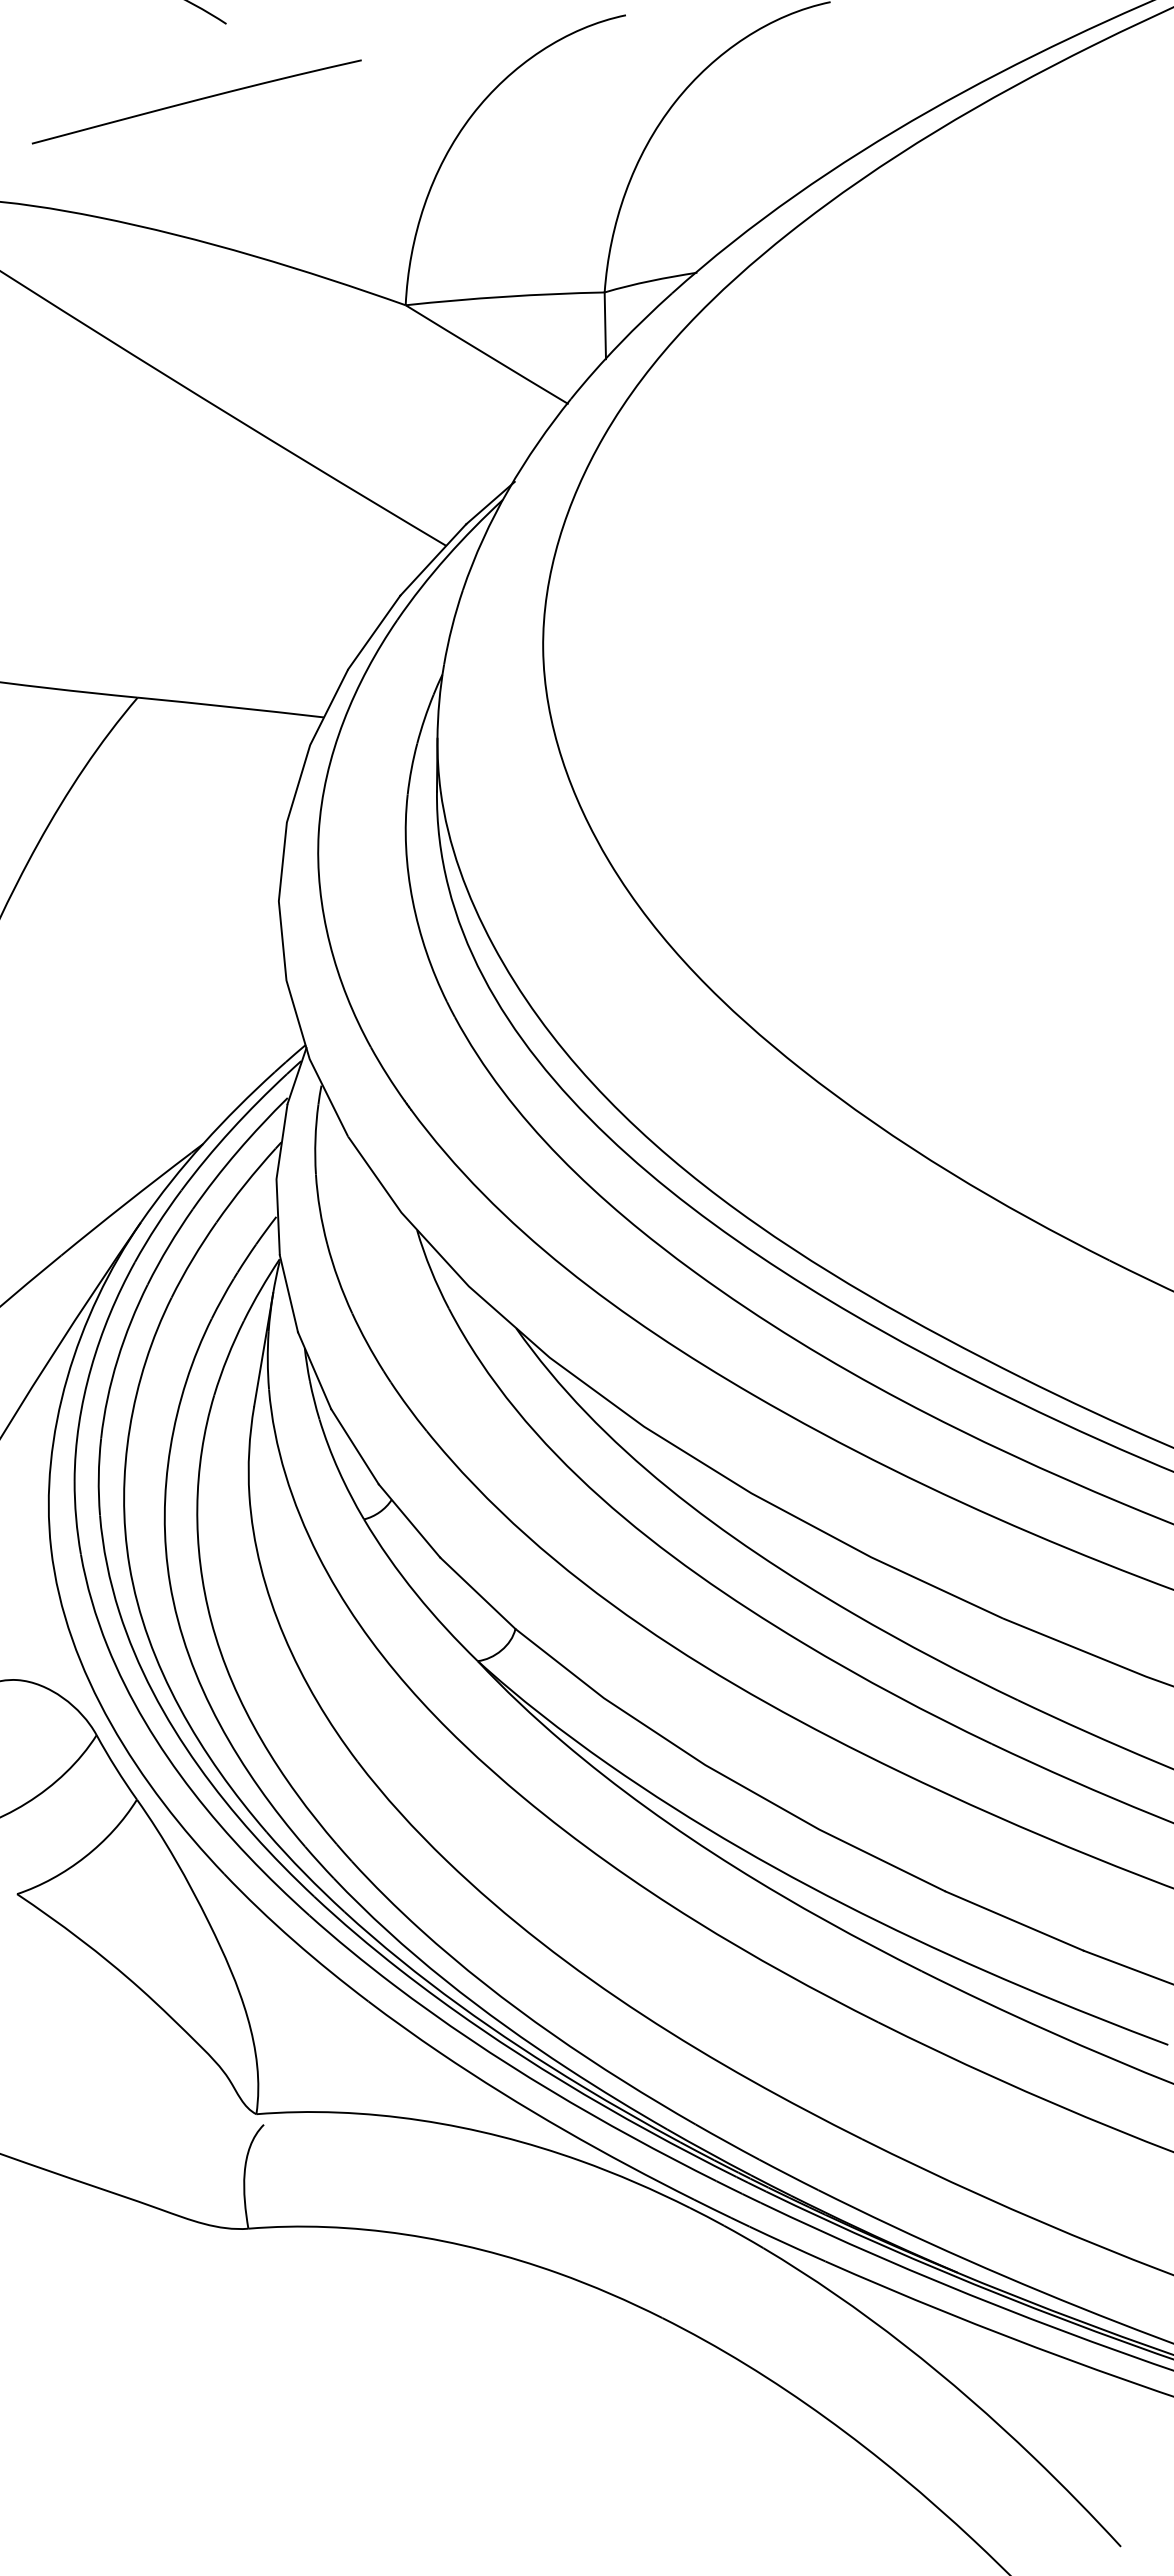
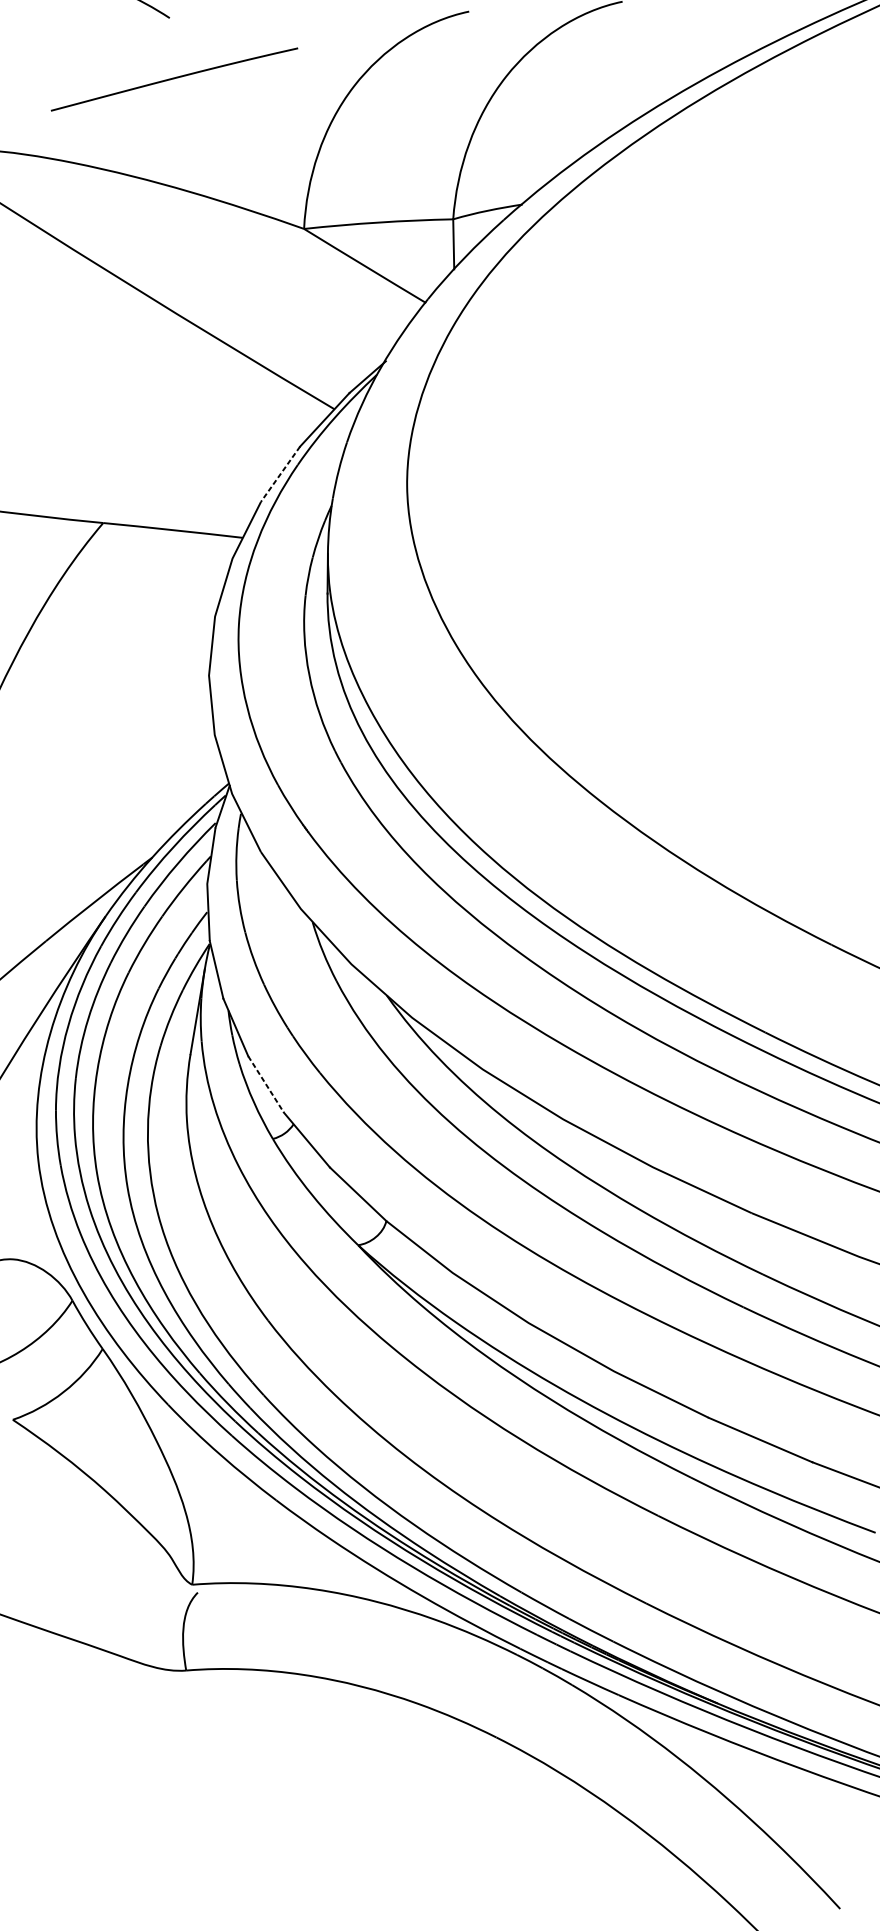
curve: (196, 101) -> (174, 79), moved
line: (374, 632) -> (280, 474), solid -> dashed
line: (354, 1446) -> (265, 1084), solid -> dashed

